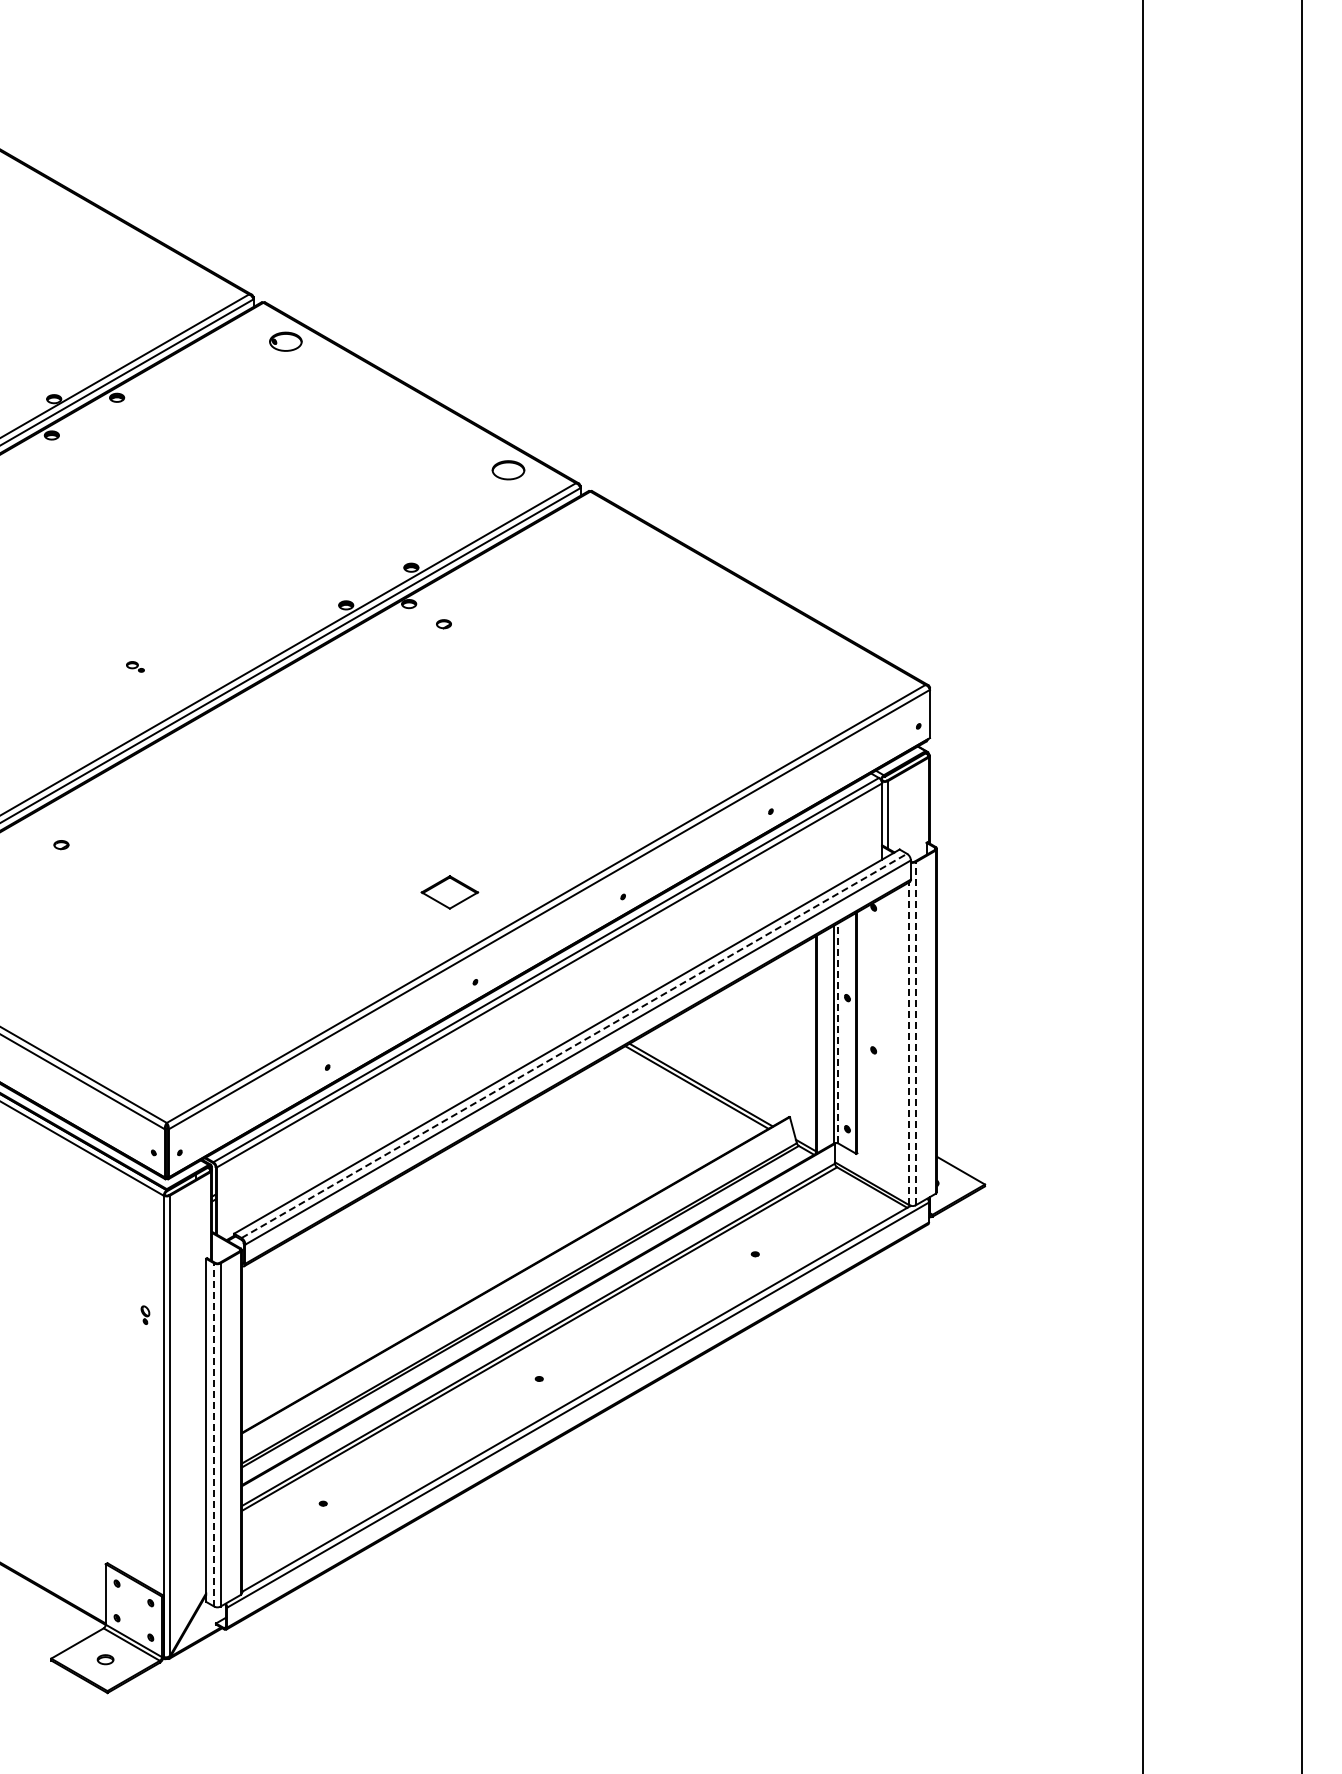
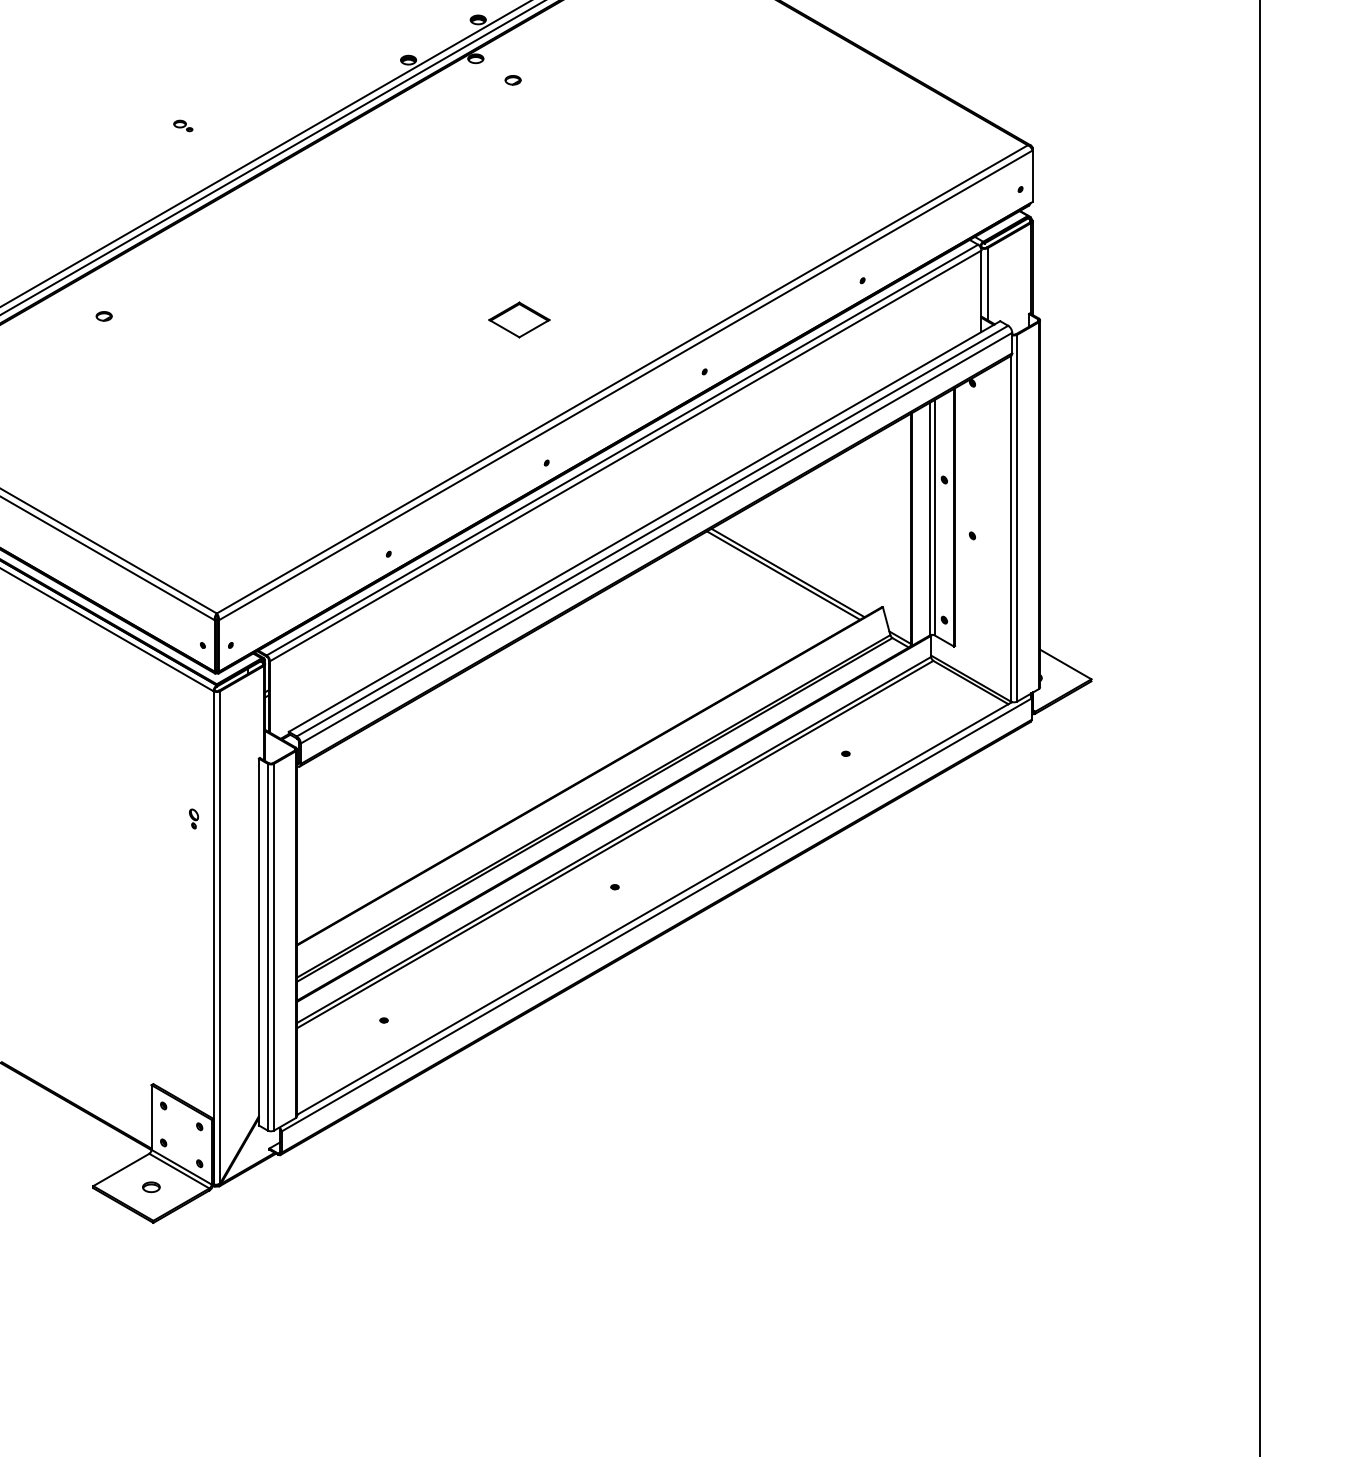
part: (449, 892) -> (519, 320), moved
line: (838, 1032) -> (934, 516), dashed -> solid
line: (915, 1033) -> (1017, 517), dashed -> solid
line: (909, 1043) -> (1010, 528), dashed -> solid
line: (574, 1045) -> (652, 530), dashed -> solid
line: (214, 1435) -> (267, 947), dashed -> solid

